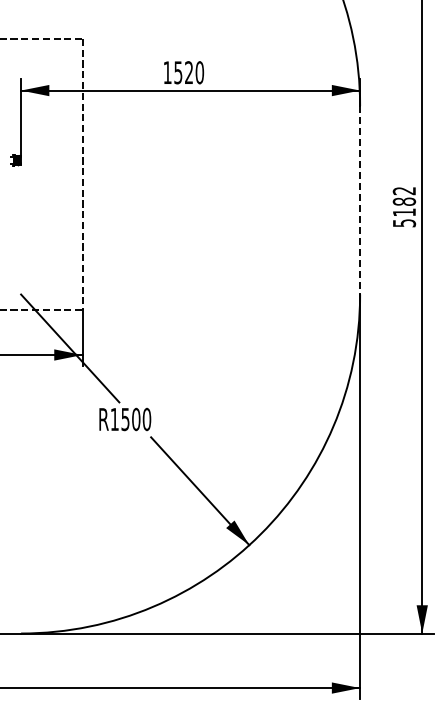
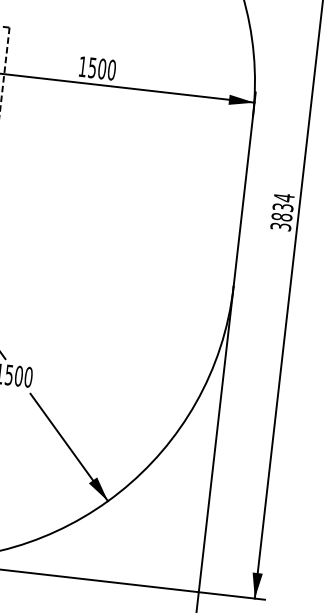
text: (189, 72) -> (102, 68), 1520 -> 1500
line: (360, 200) -> (243, 201), dashed -> solid
text: (404, 206) -> (282, 211), 5182 -> 3834

